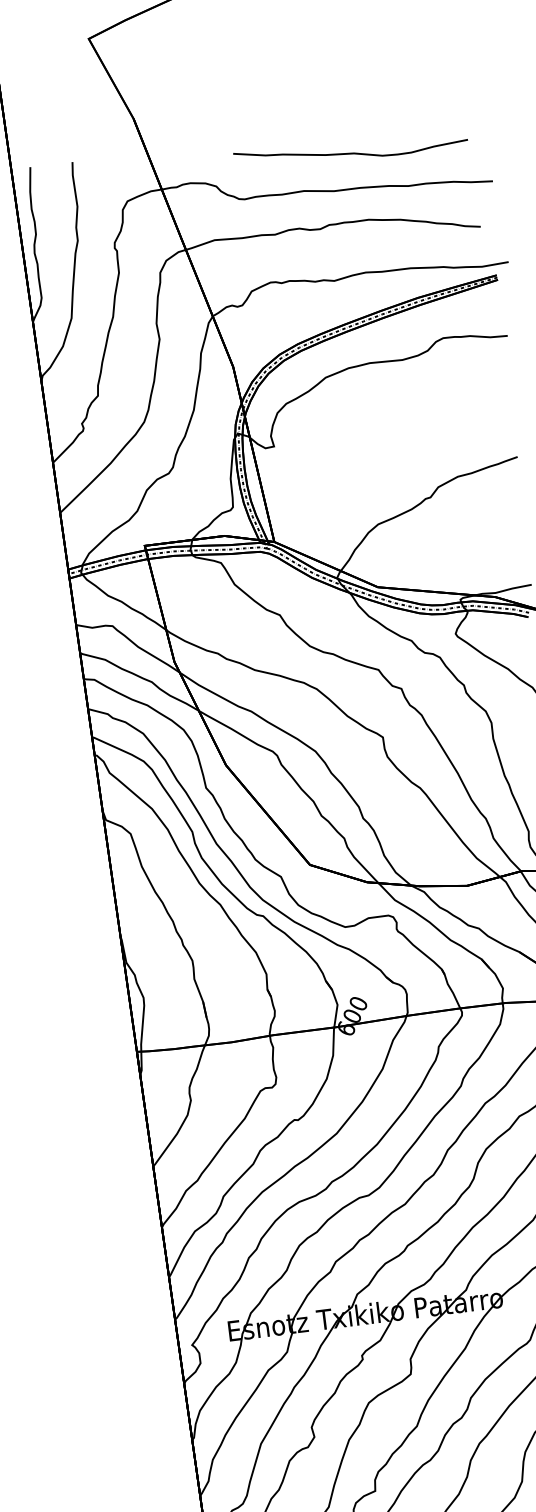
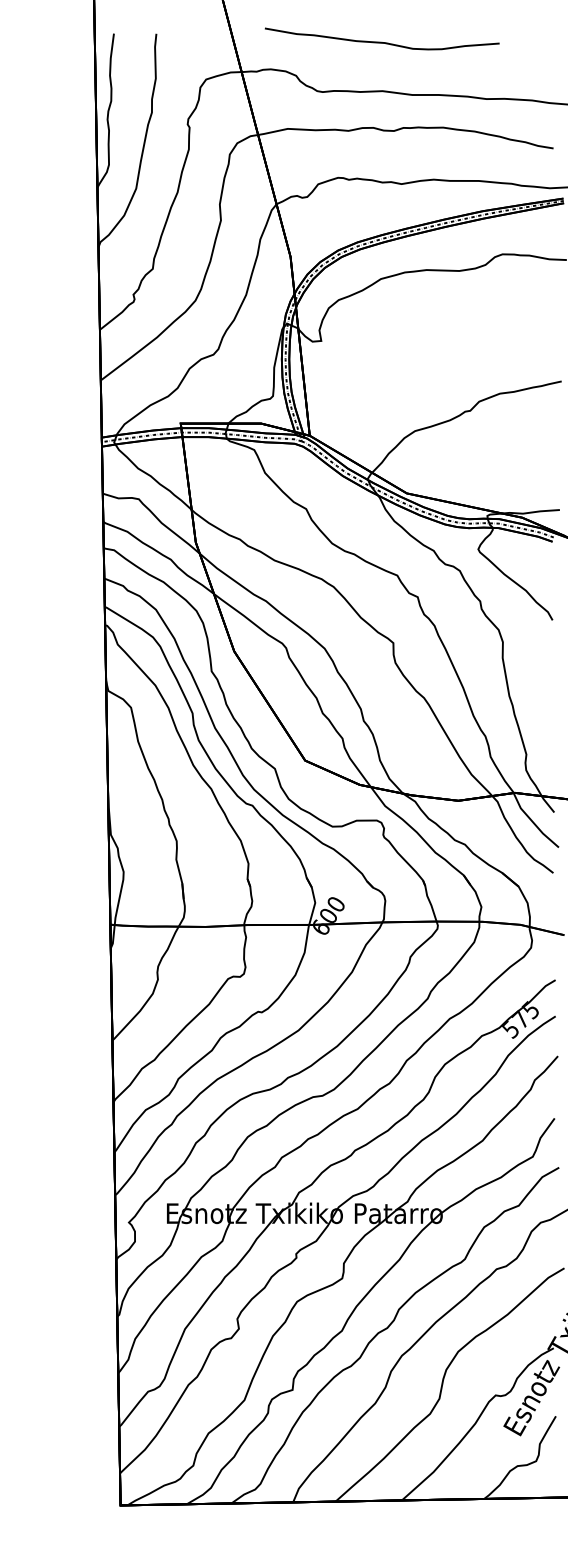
curve: (350, 152) -> (381, 41), moved

